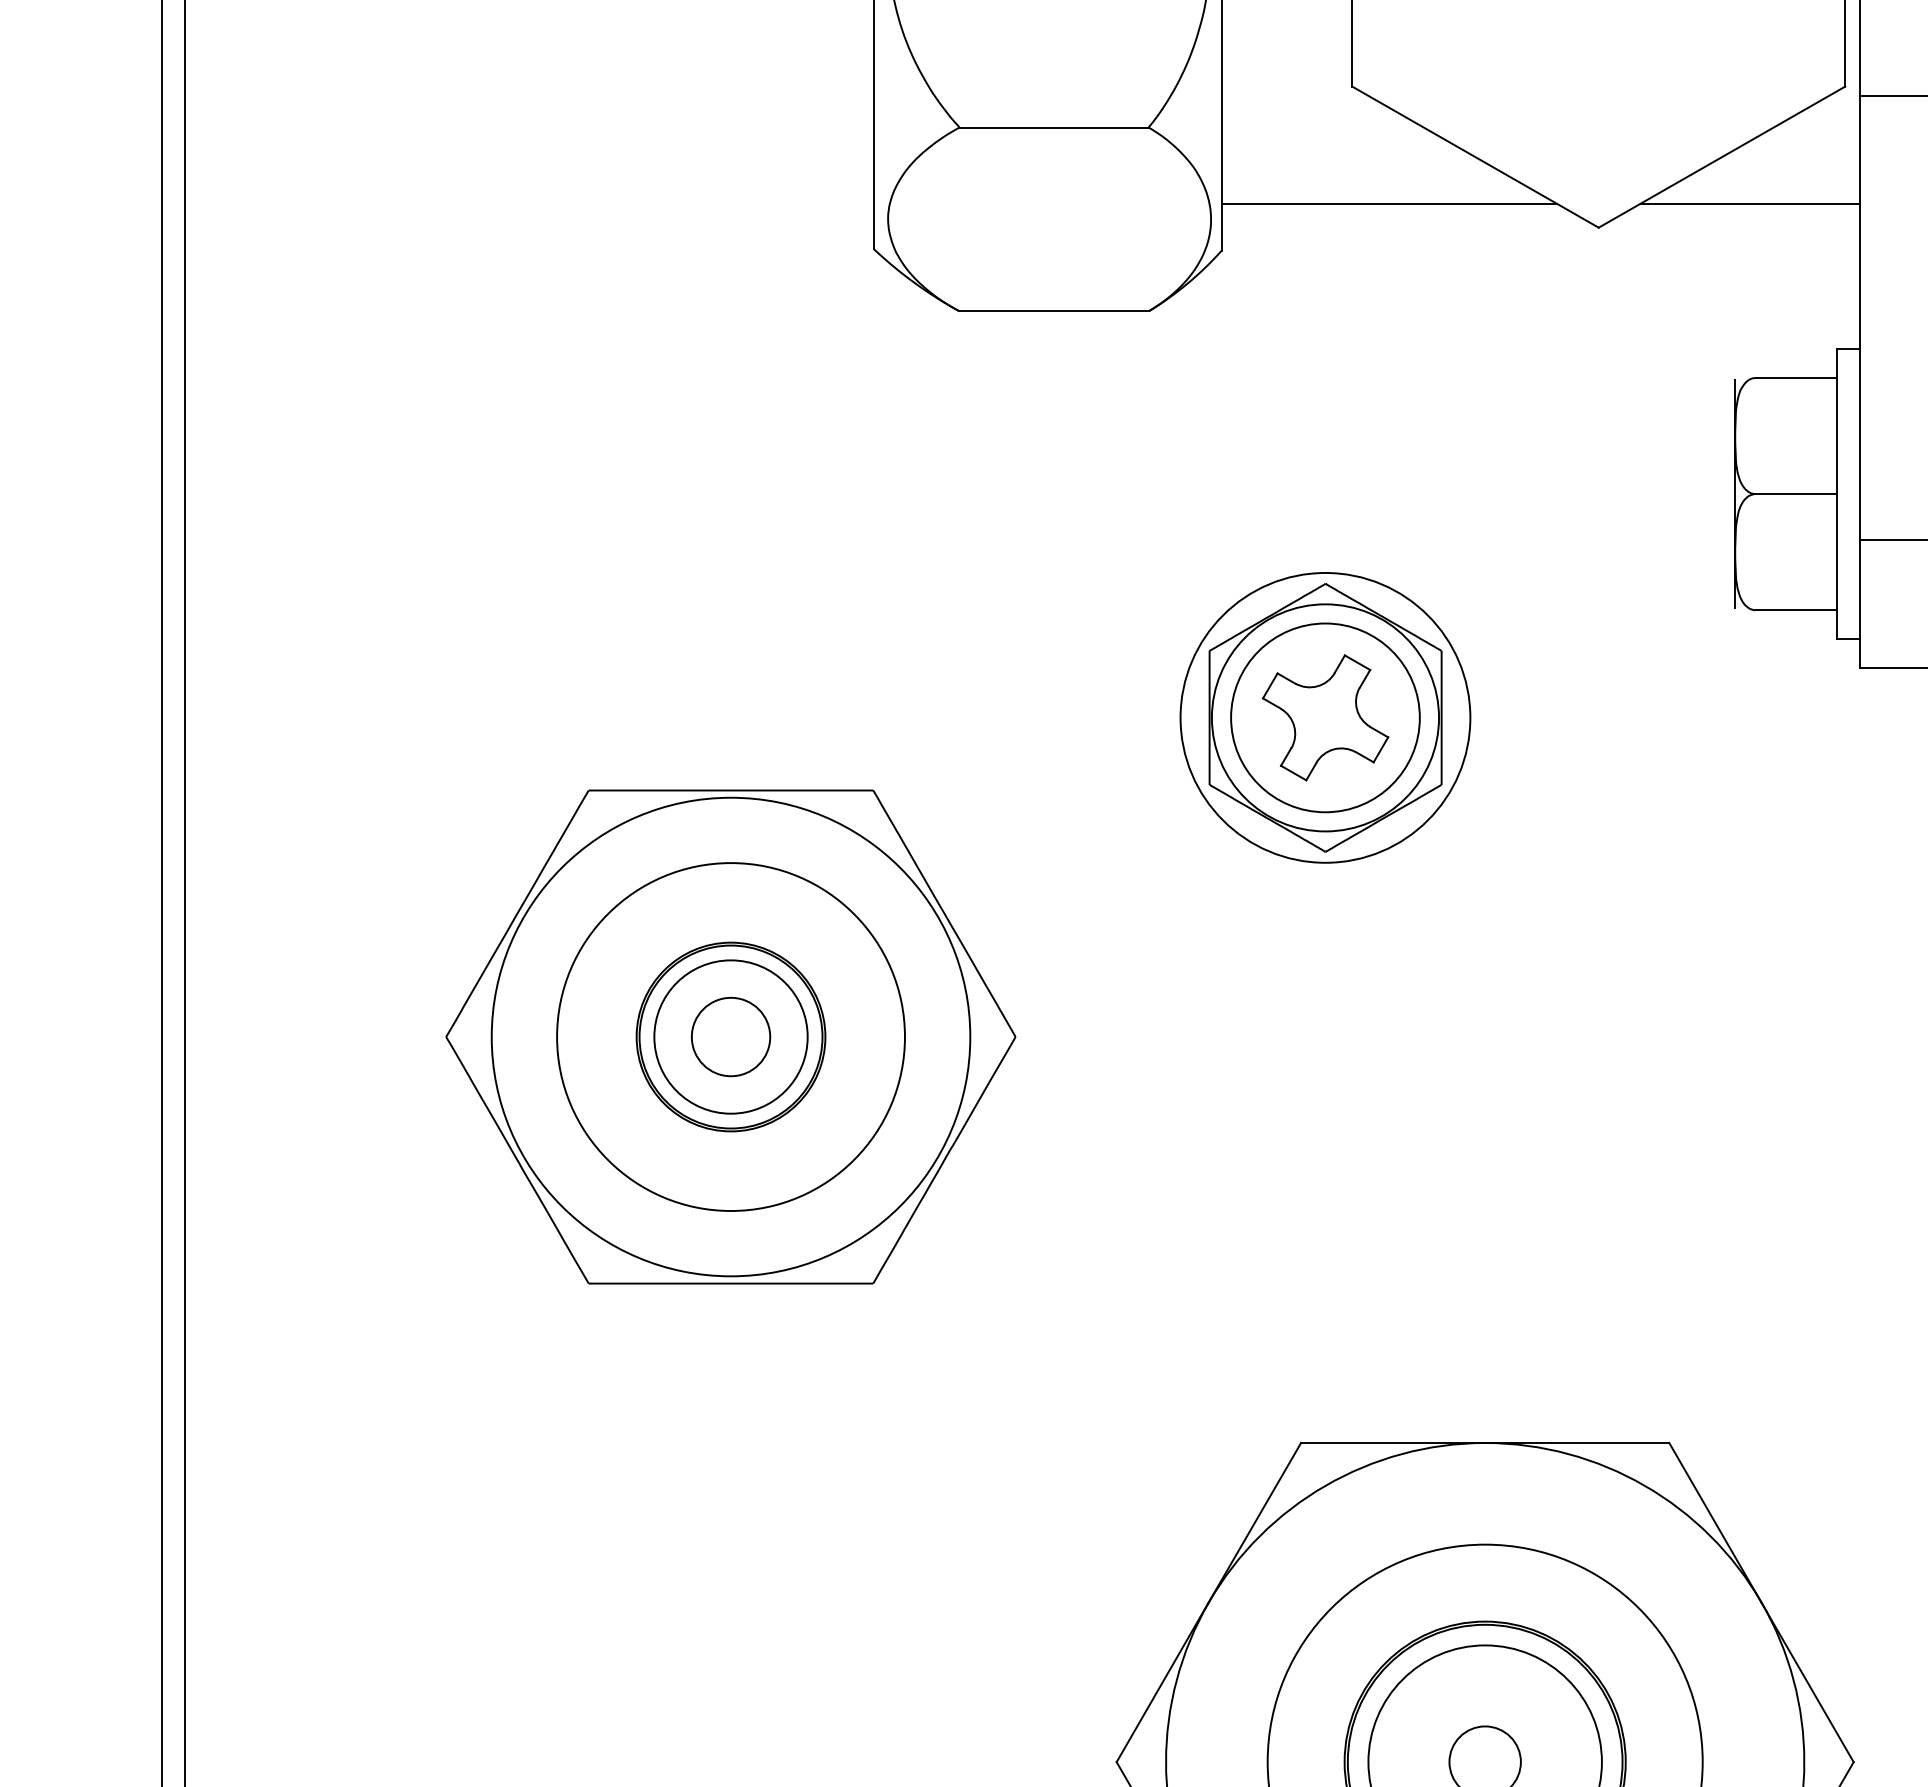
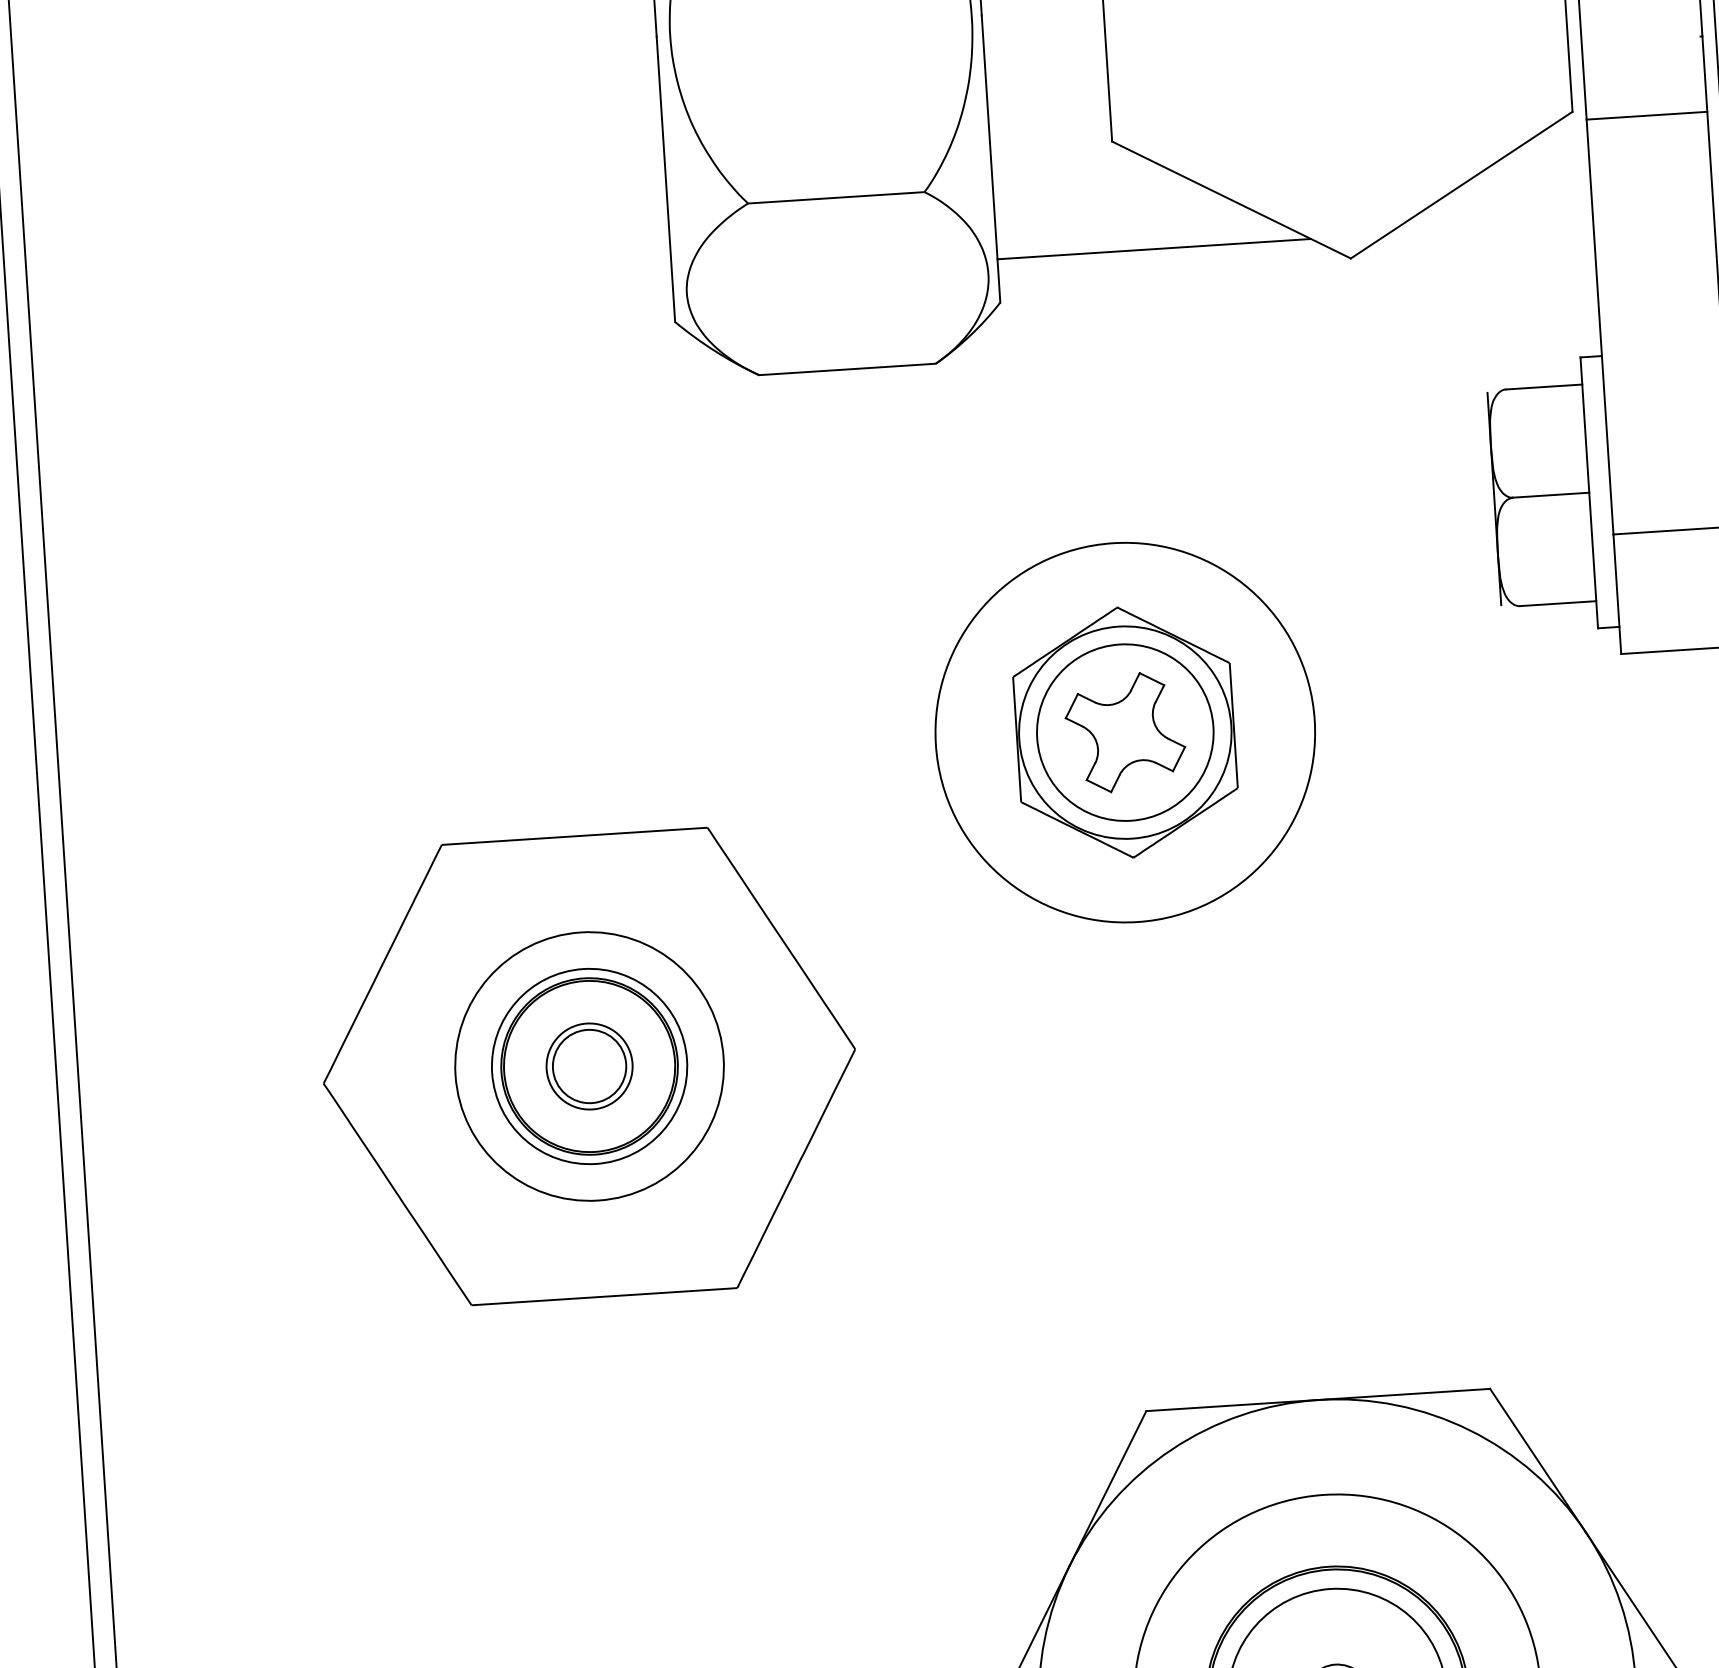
line: (1749, 204) -> (1490, 227), removed
circle: (1325, 717) -> (1125, 732), size x1.4
circle: (730, 1036) -> (589, 1066), size x0.6
circle: (730, 1036) -> (589, 1066), size x0.6
circle: (730, 1036) -> (589, 1066), size x0.6

